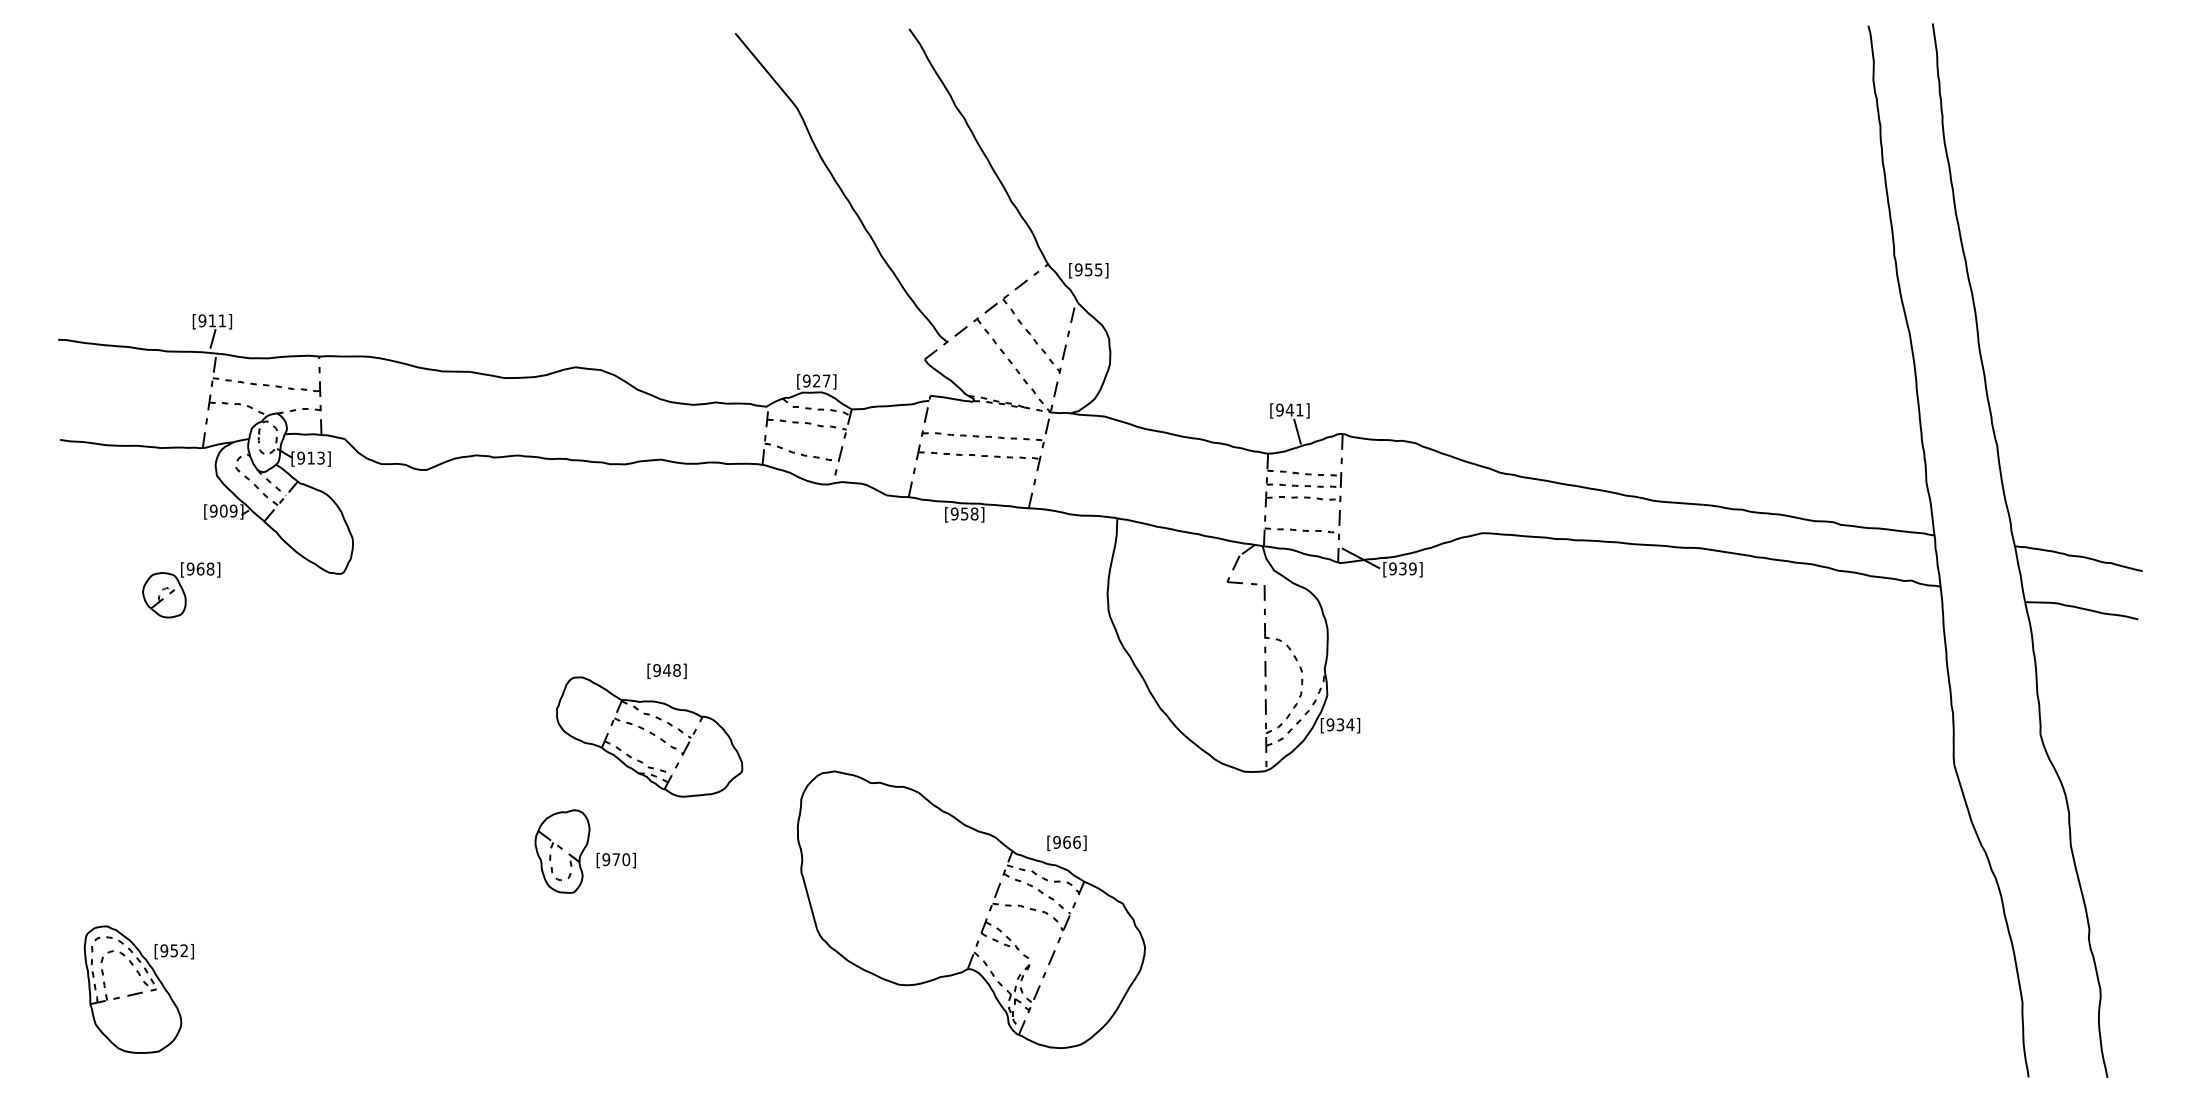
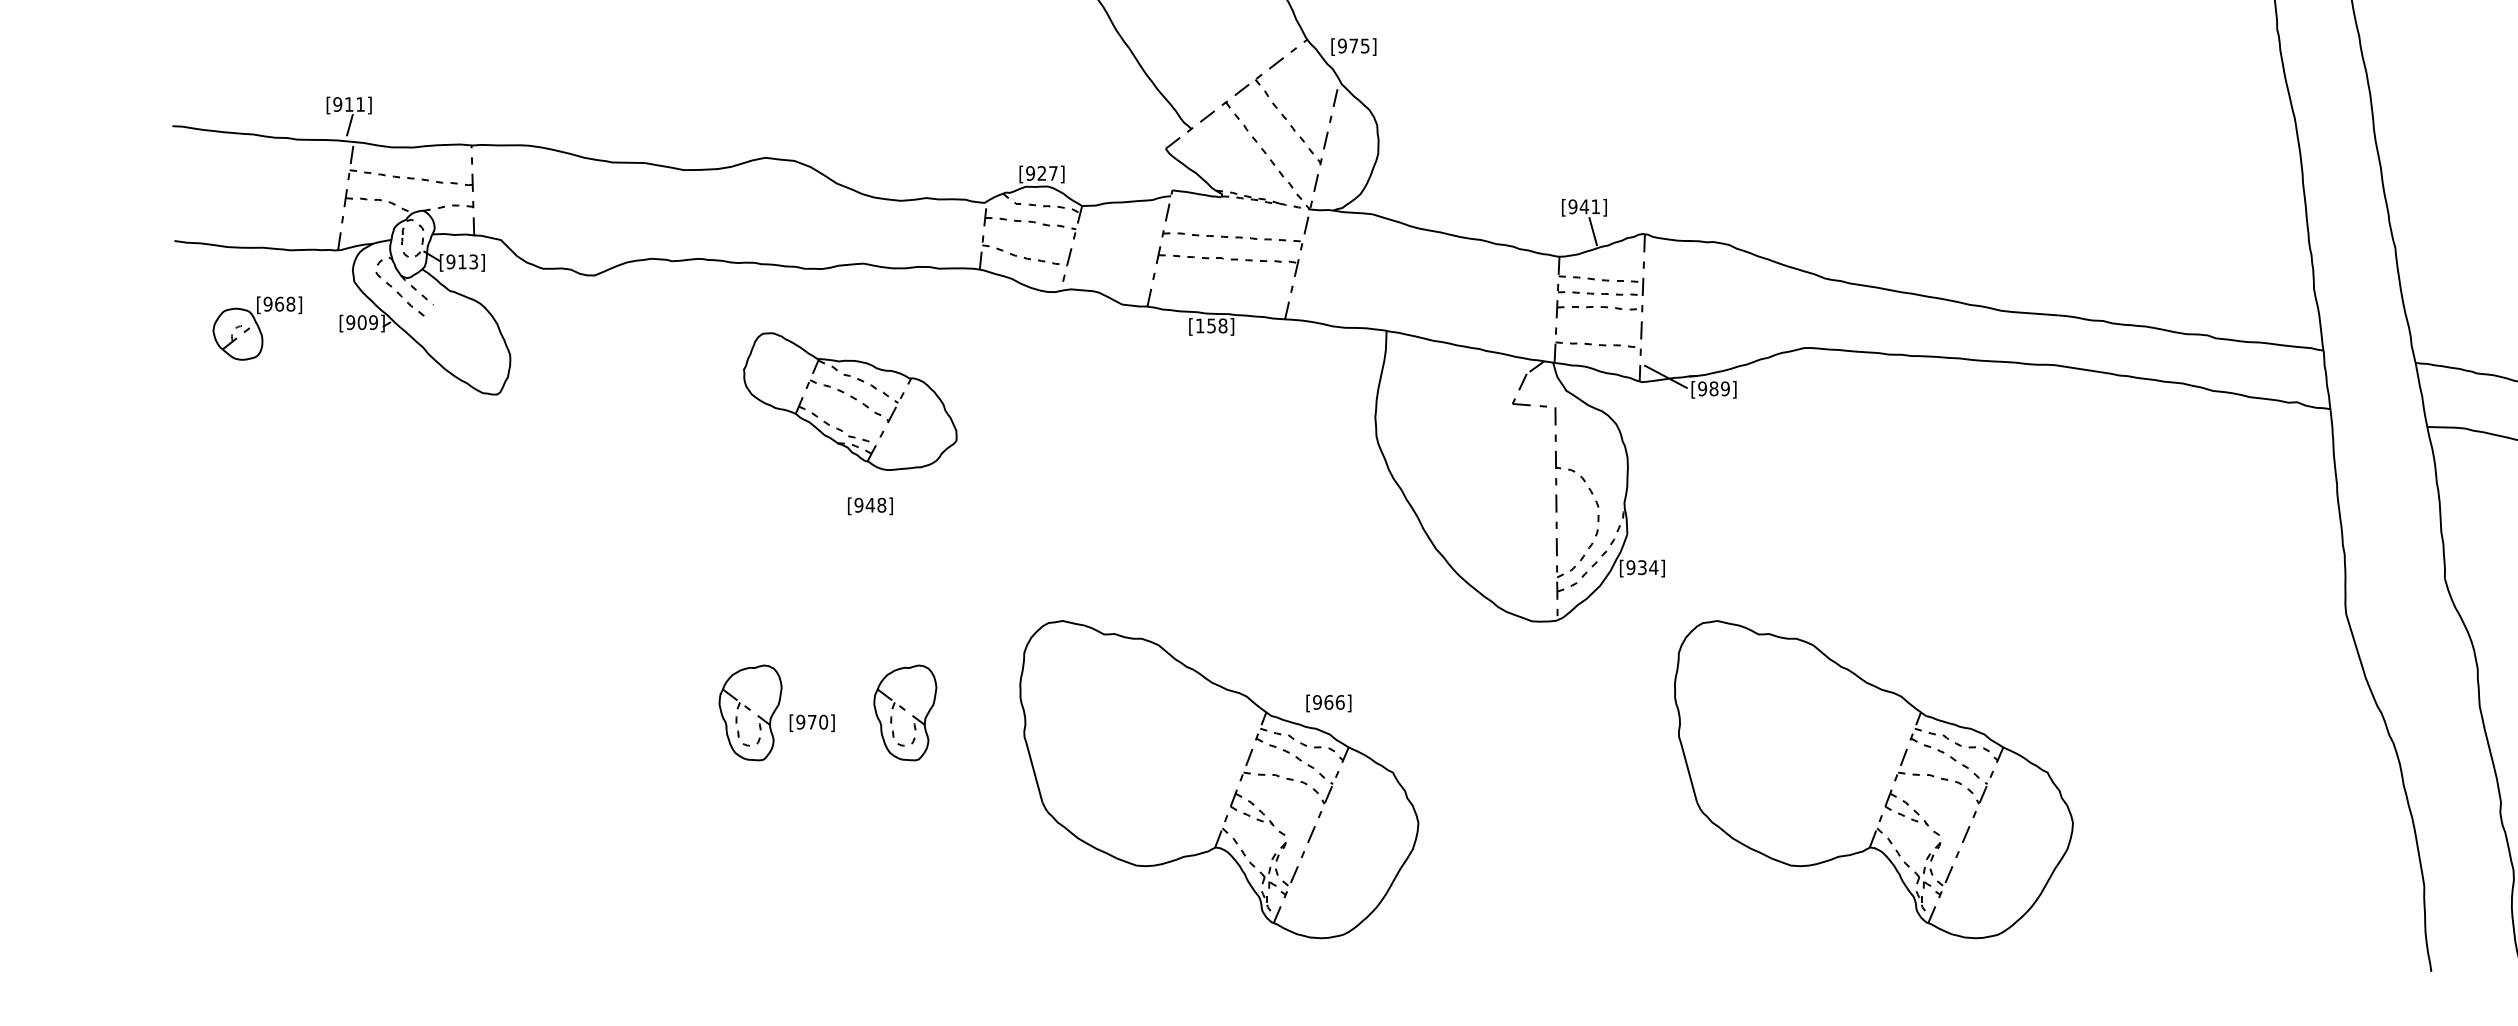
text: (1088, 269) -> (1353, 45), [955] -> [975]
line: (280, 501) -> (427, 311), removed
text: (954, 513) -> (1199, 325), [958] -> [158]
text: (1402, 568) -> (1713, 388), [939] -> [989]
part: (181, 590) -> (257, 328), moved
part: (649, 736) -> (850, 401), moved
part: (697, 851) -> (905, 712), added
part: (1541, 909) -> (1872, 779), added
part: (138, 989) -> (264, 871), removed

